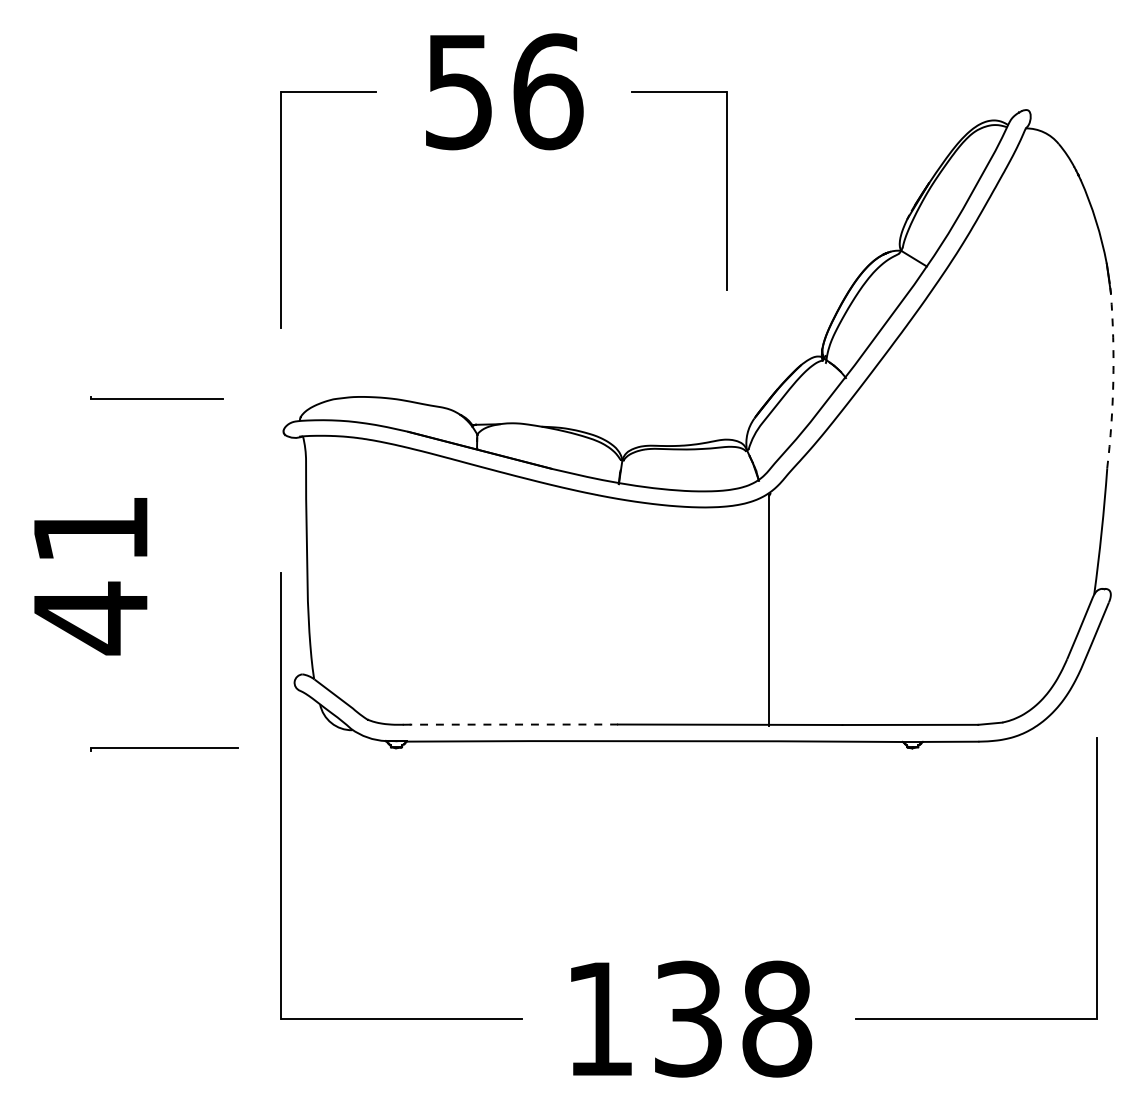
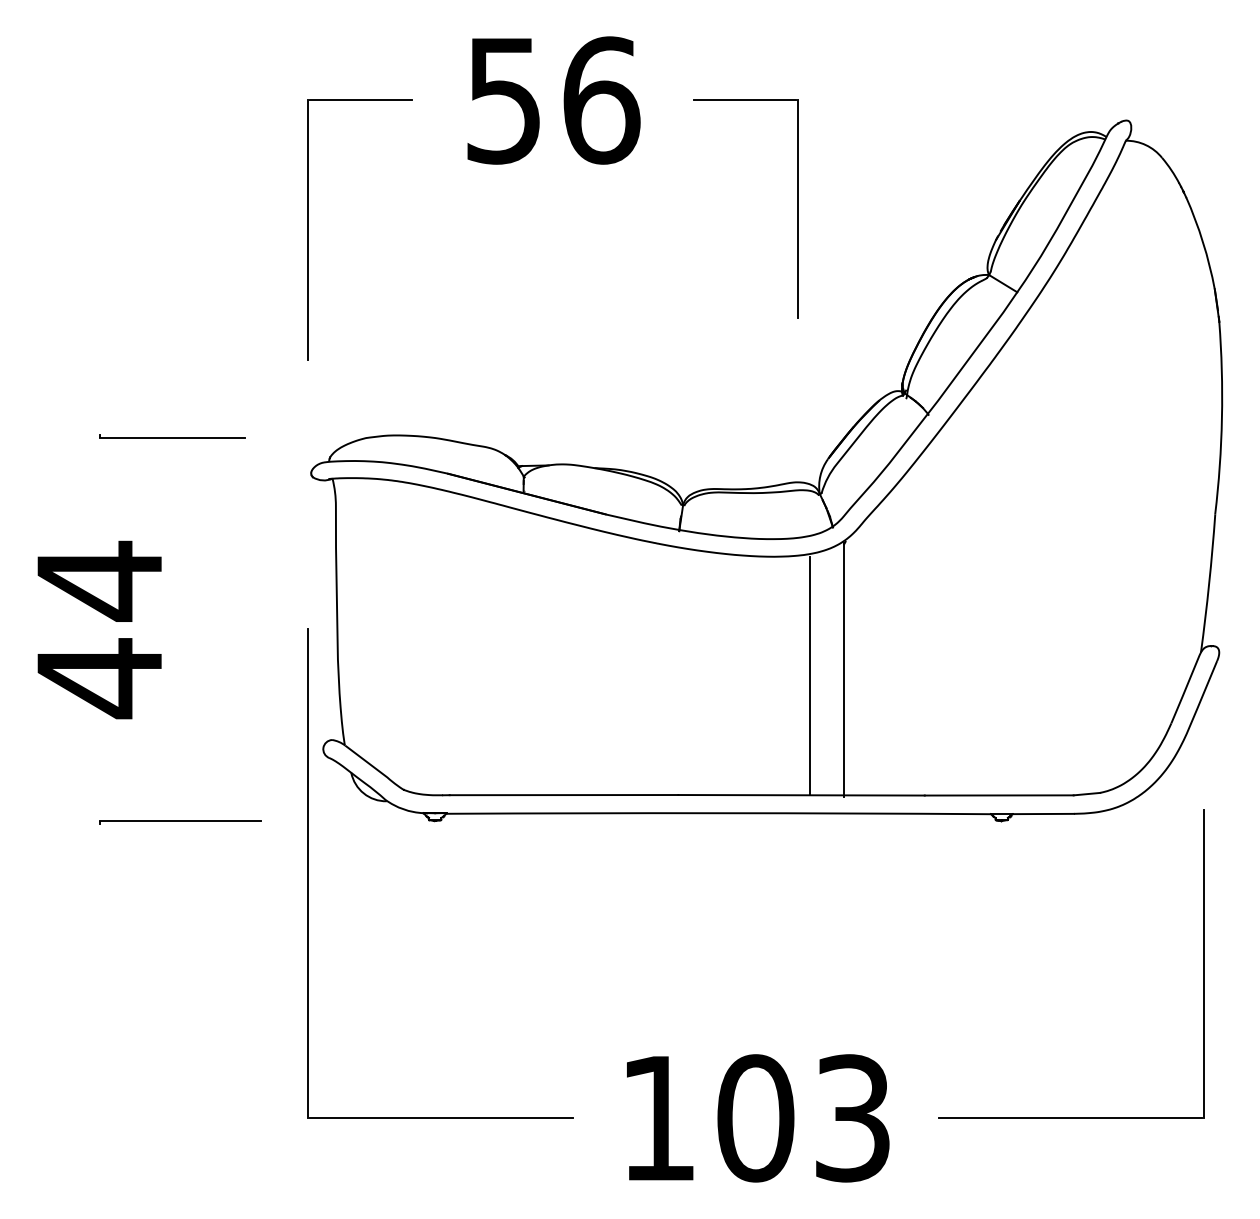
arc: (1113, 381) -> (1222, 418), dashed -> solid
text: (90, 529) -> (99, 580), 41 -> 44
line: (738, 615) -> (810, 675), added
line: (513, 724) -> (563, 794), dashed -> solid
text: (732, 1018) -> (803, 1117), 138 -> 103

